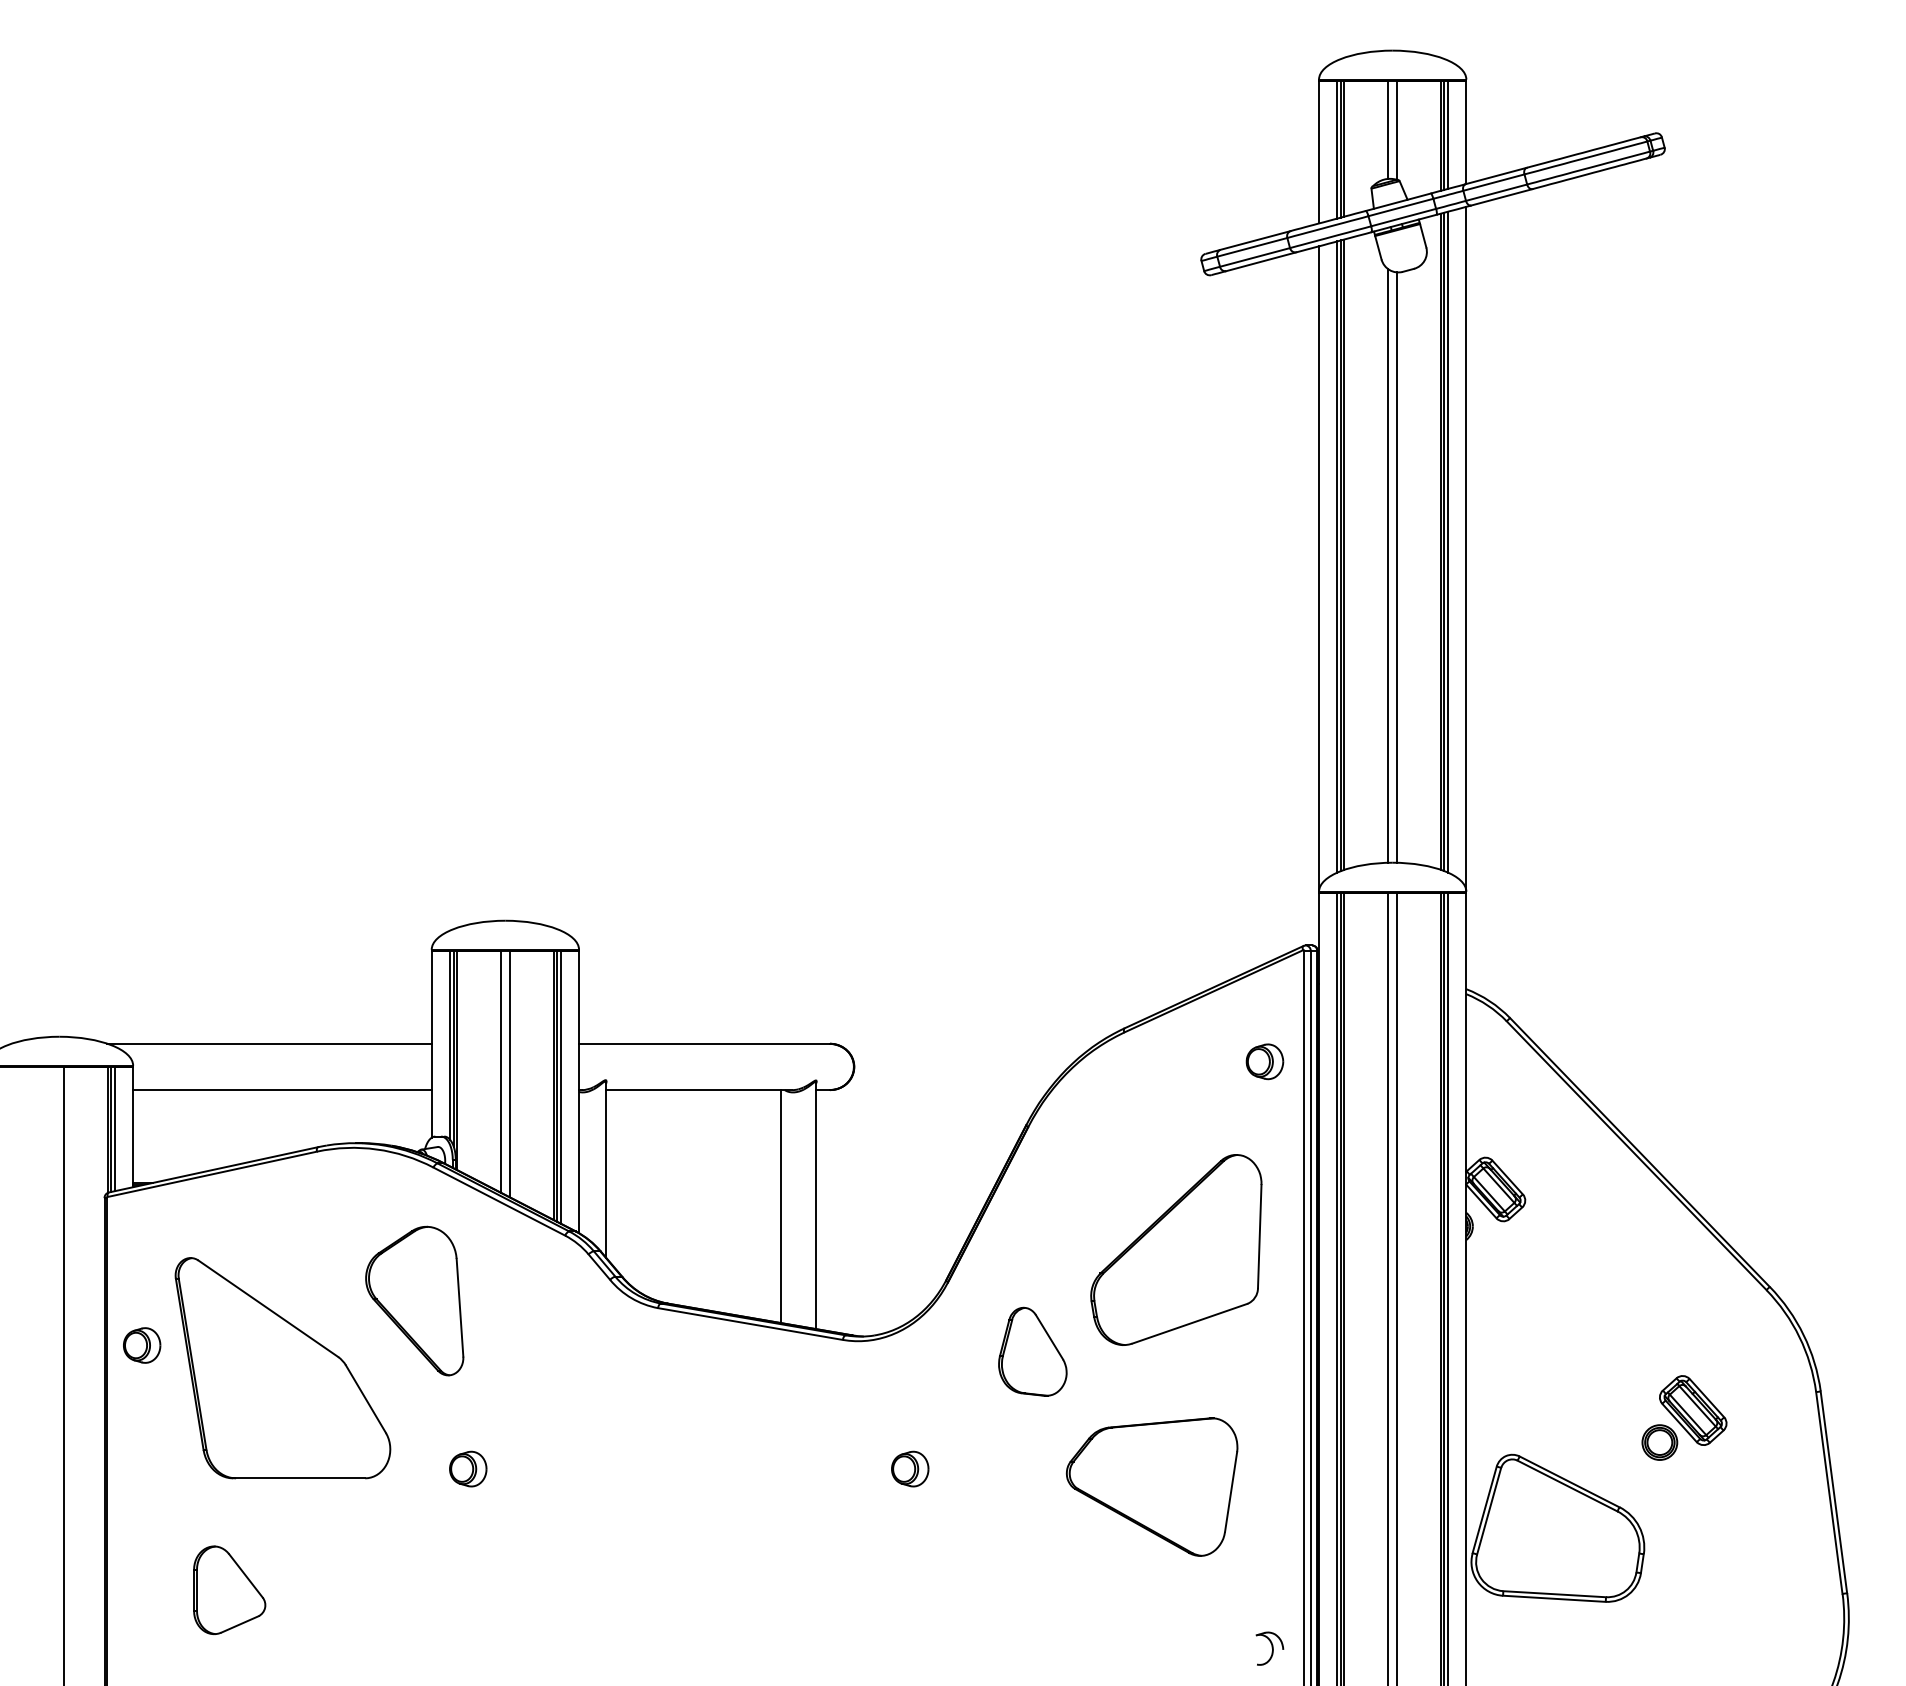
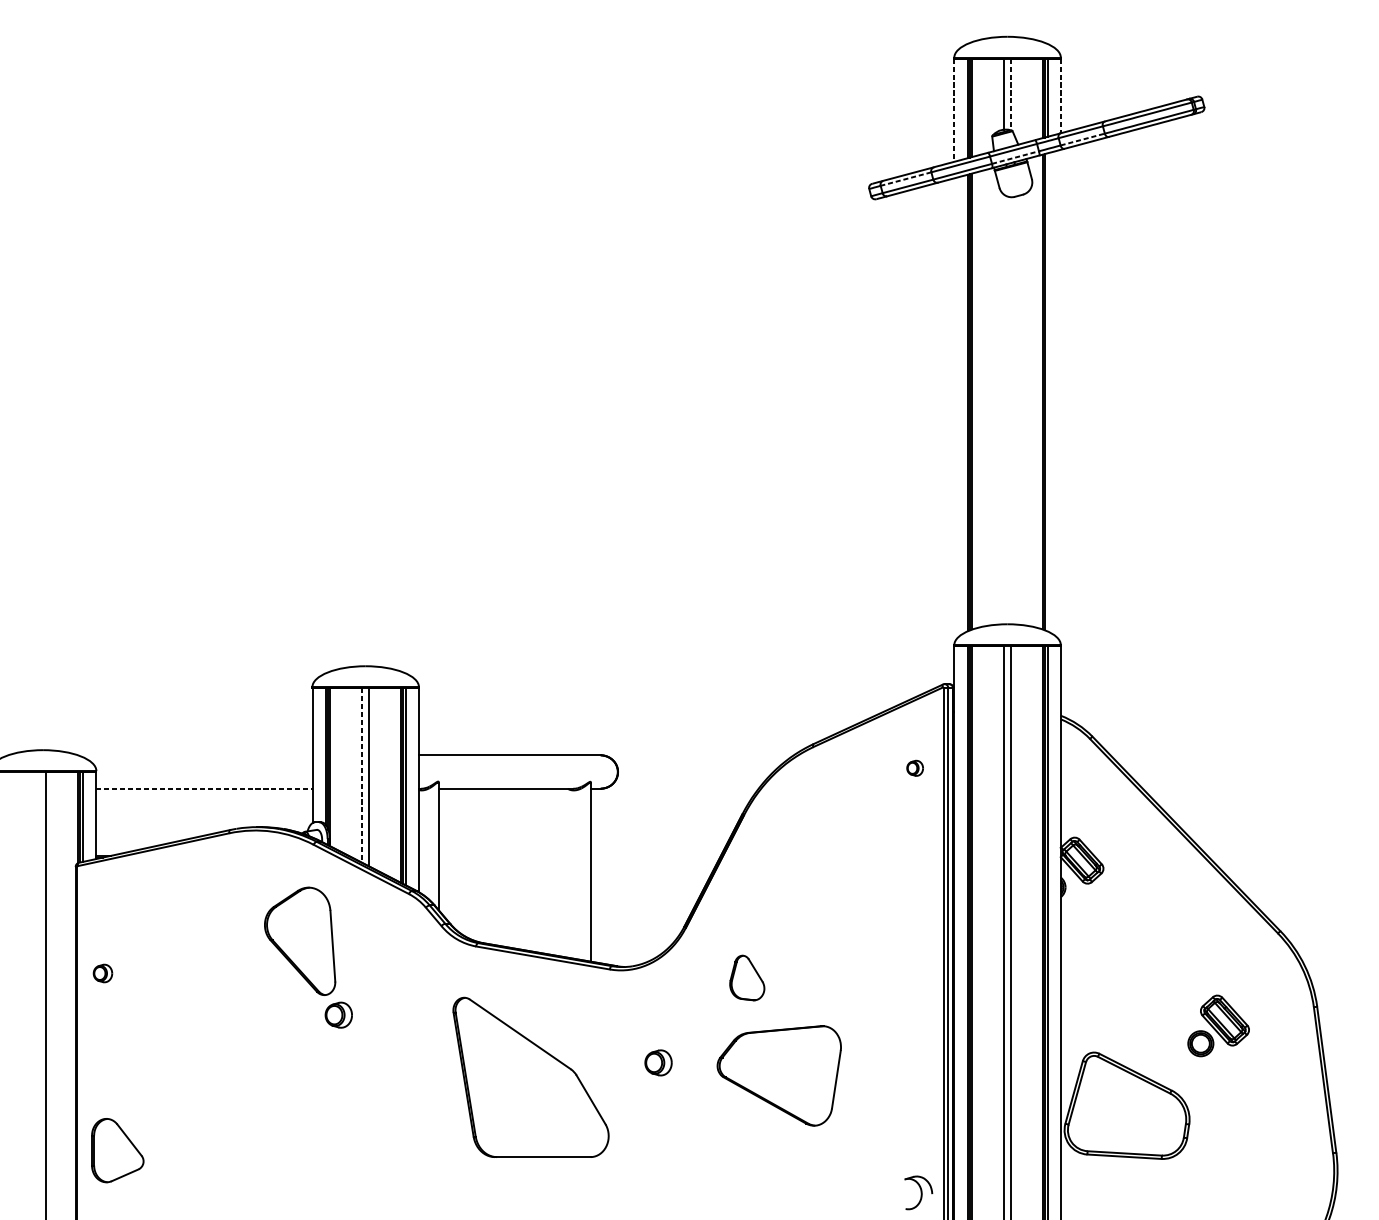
line: (1397, 130) -> (1011, 94), solid -> dashed
line: (1466, 132) -> (1060, 96), solid -> dashed
line: (1319, 152) -> (954, 110), solid -> dashed
line: (1496, 192) -> (1082, 139), solid -> dashed
line: (1403, 217) -> (1015, 157), solid -> dashed
line: (1251, 247) -> (905, 179), solid -> dashed
line: (1448, 541) -> (1047, 391), removed
line: (1466, 547) -> (1060, 396), removed
line: (1388, 565) -> (1004, 409), removed
line: (1319, 567) -> (954, 410), removed
line: (1397, 567) -> (1011, 410), removed
line: (269, 1043) -> (195, 755), removed
part: (1264, 1061) -> (914, 768), size x0.6
line: (500, 1071) -> (362, 775), solid -> dashed
line: (282, 1090) -> (204, 789), solid -> dashed
line: (781, 1206) -> (565, 872), removed
part: (1176, 1249) -> (851, 904), removed
part: (142, 1345) -> (103, 973), size x0.7
part: (1032, 1351) -> (747, 977), size x0.7
part: (282, 1368) -> (530, 1077), moved
part: (468, 1468) -> (339, 1014), moved
part: (1151, 1486) -> (778, 1075), moved
part: (229, 1589) -> (117, 1150), moved
part: (1269, 1648) -> (918, 1192), size x1.4

